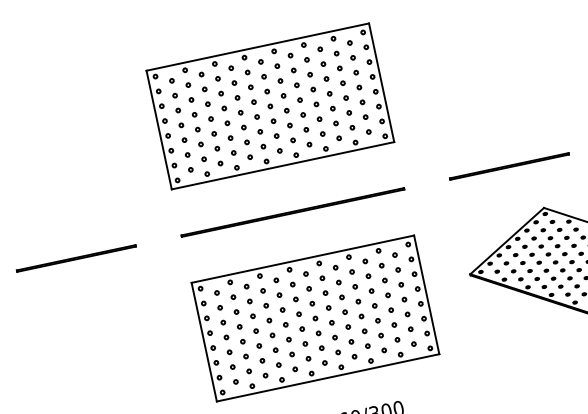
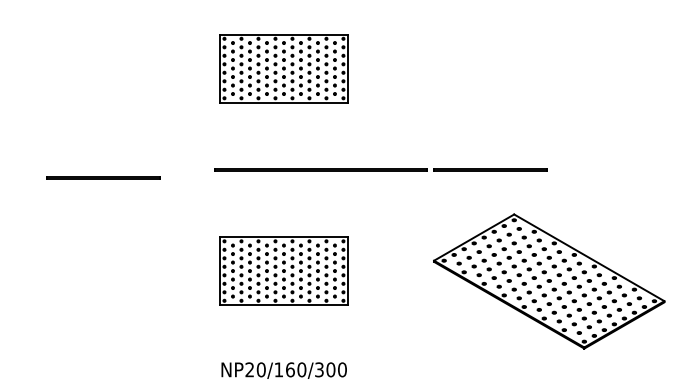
part: (269, 106) -> (283, 68), size x0.6
line: (292, 212) -> (320, 169), moved
line: (76, 258) -> (103, 177), moved
part: (314, 317) -> (283, 270), size x0.6

